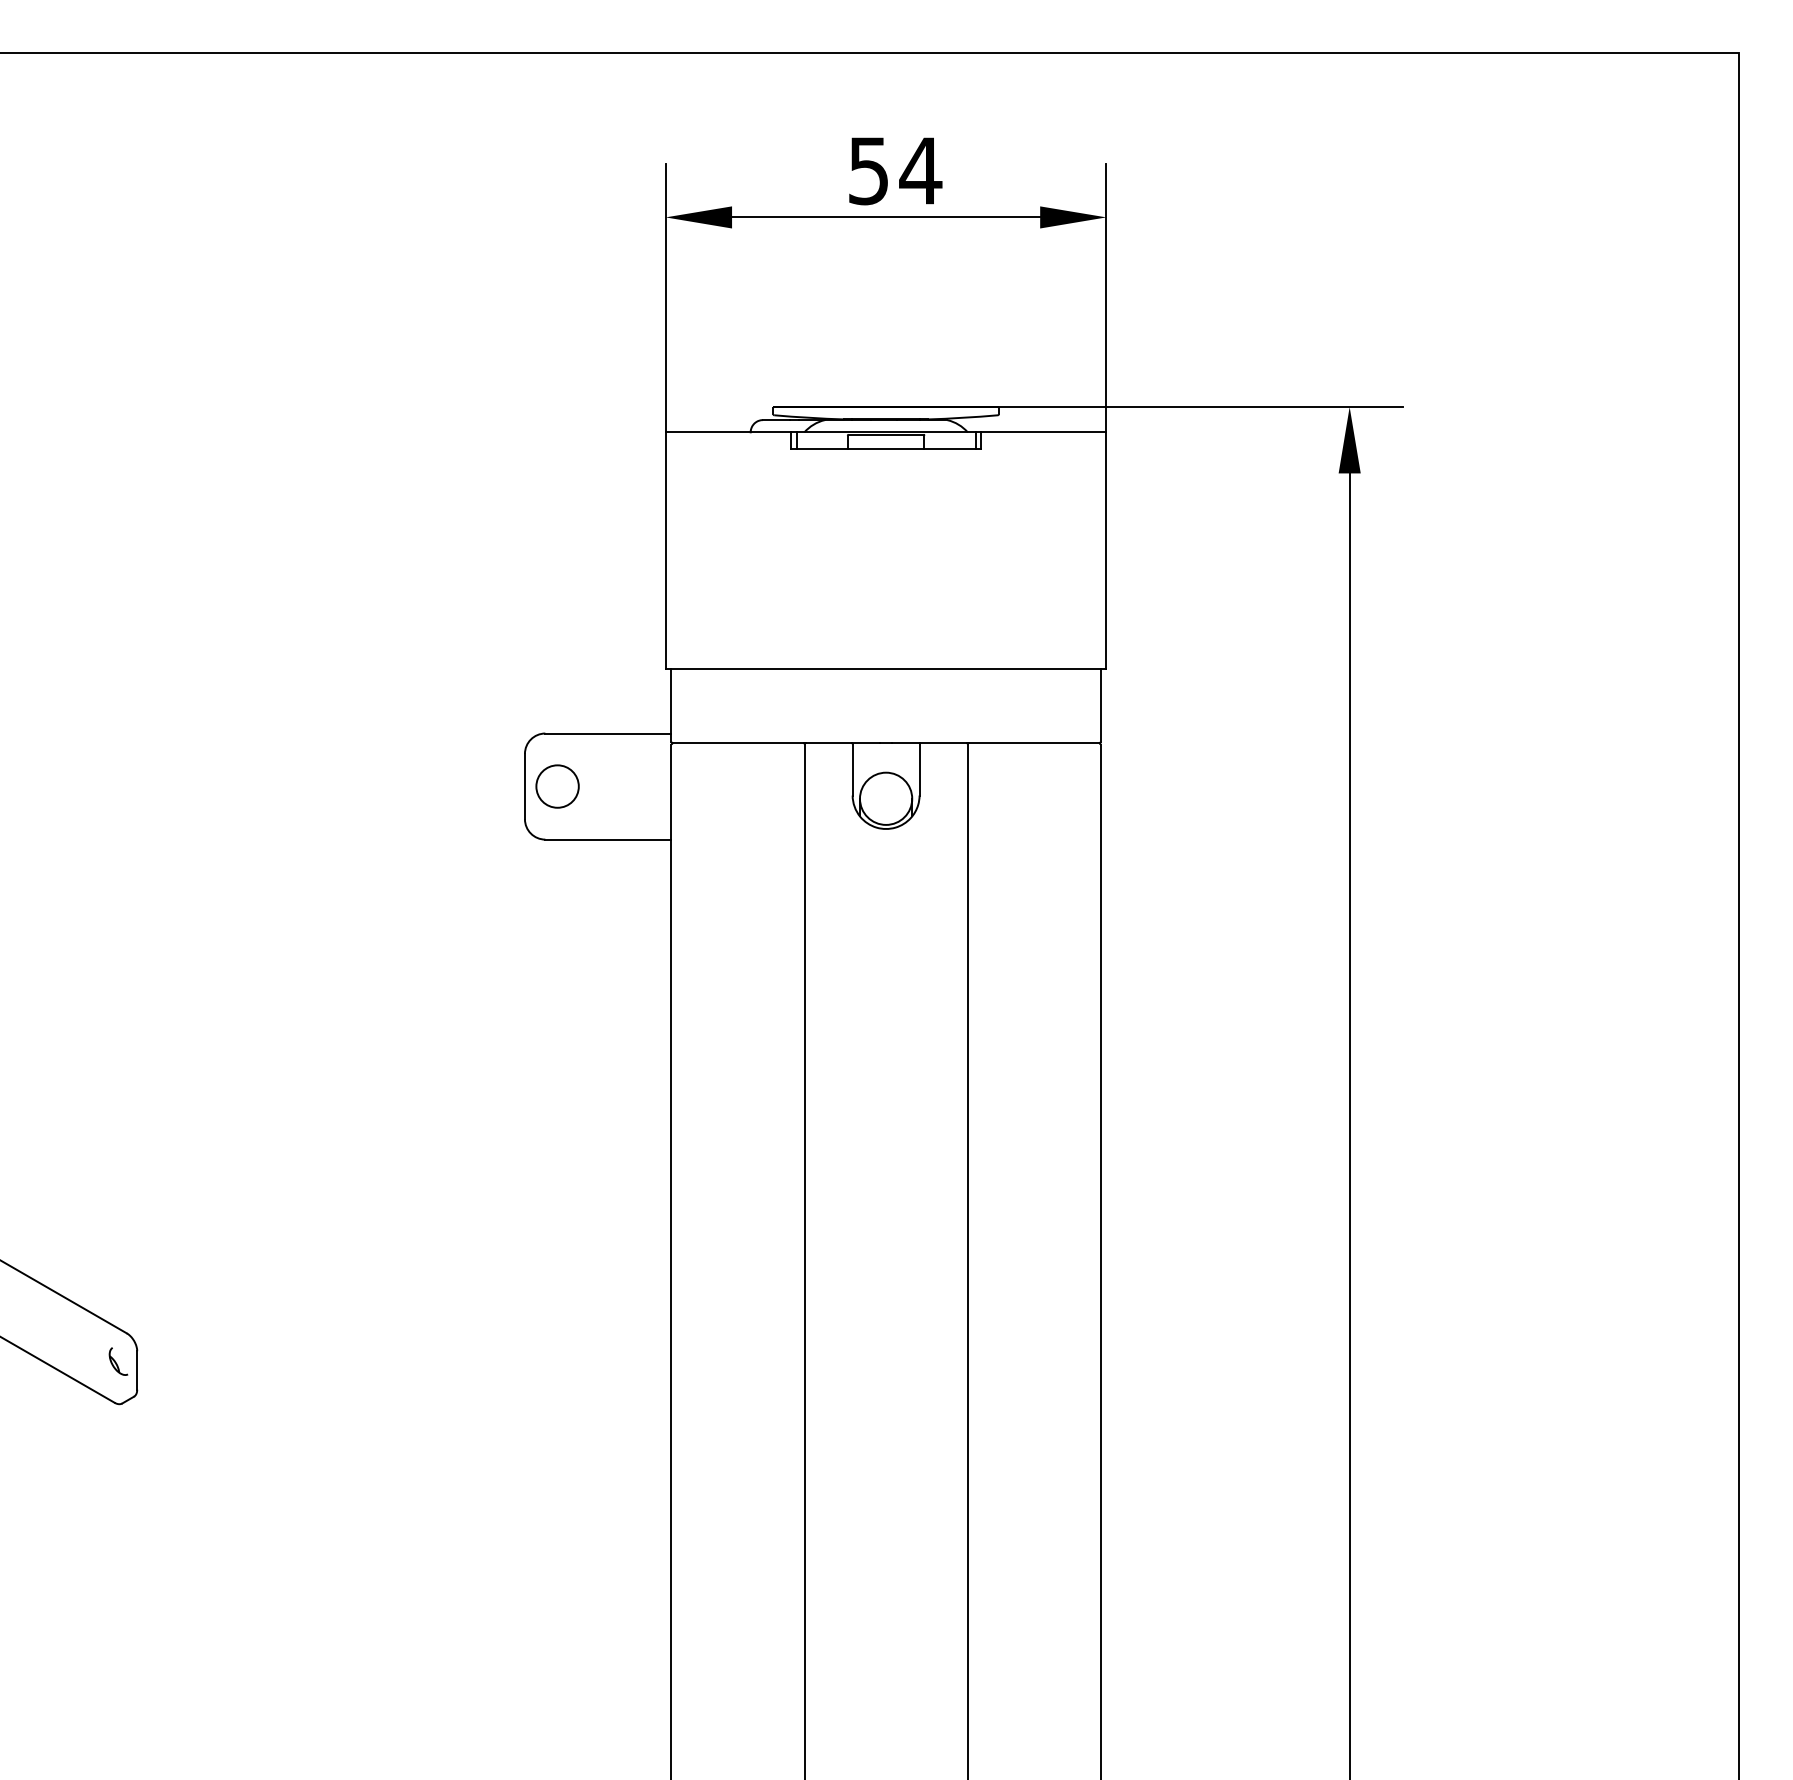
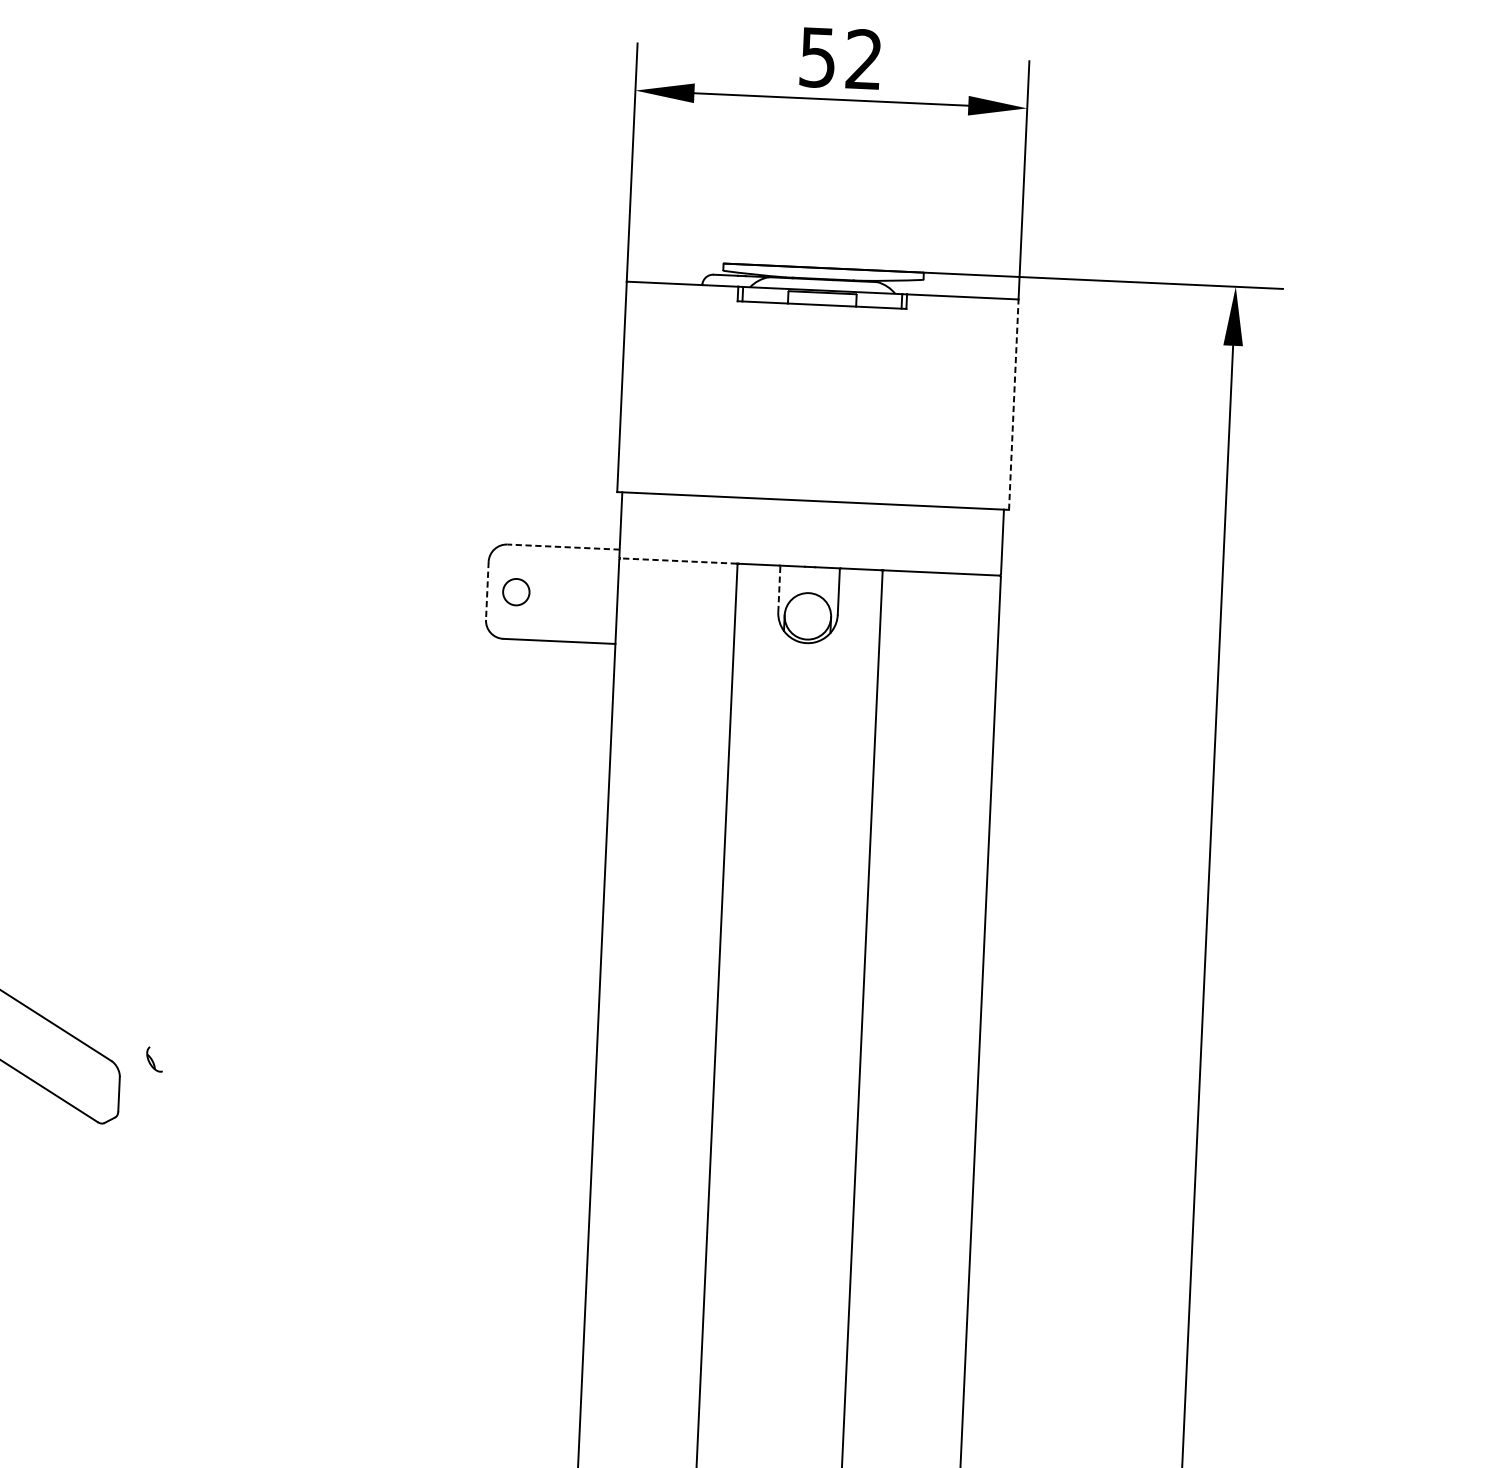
text: (920, 170) -> (863, 59), 54 -> 52
line: (1106, 550) -> (1013, 404), solid -> dashed
line: (607, 733) -> (562, 547), solid -> dashed
line: (737, 743) -> (678, 561), solid -> dashed
line: (852, 769) -> (779, 588), solid -> dashed
line: (524, 786) -> (486, 590), solid -> dashed
circle: (557, 786) -> (516, 592), size x0.7
part: (118, 1361) -> (154, 1059), moved

